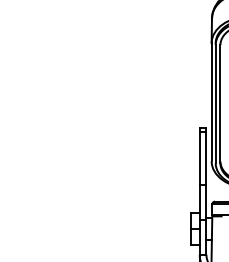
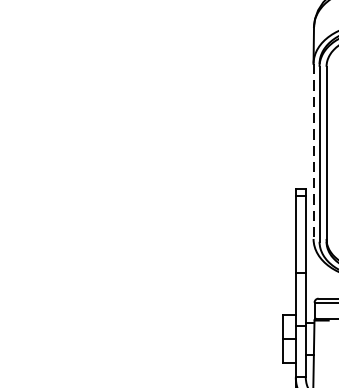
line: (211, 102) -> (313, 151), solid -> dashed

